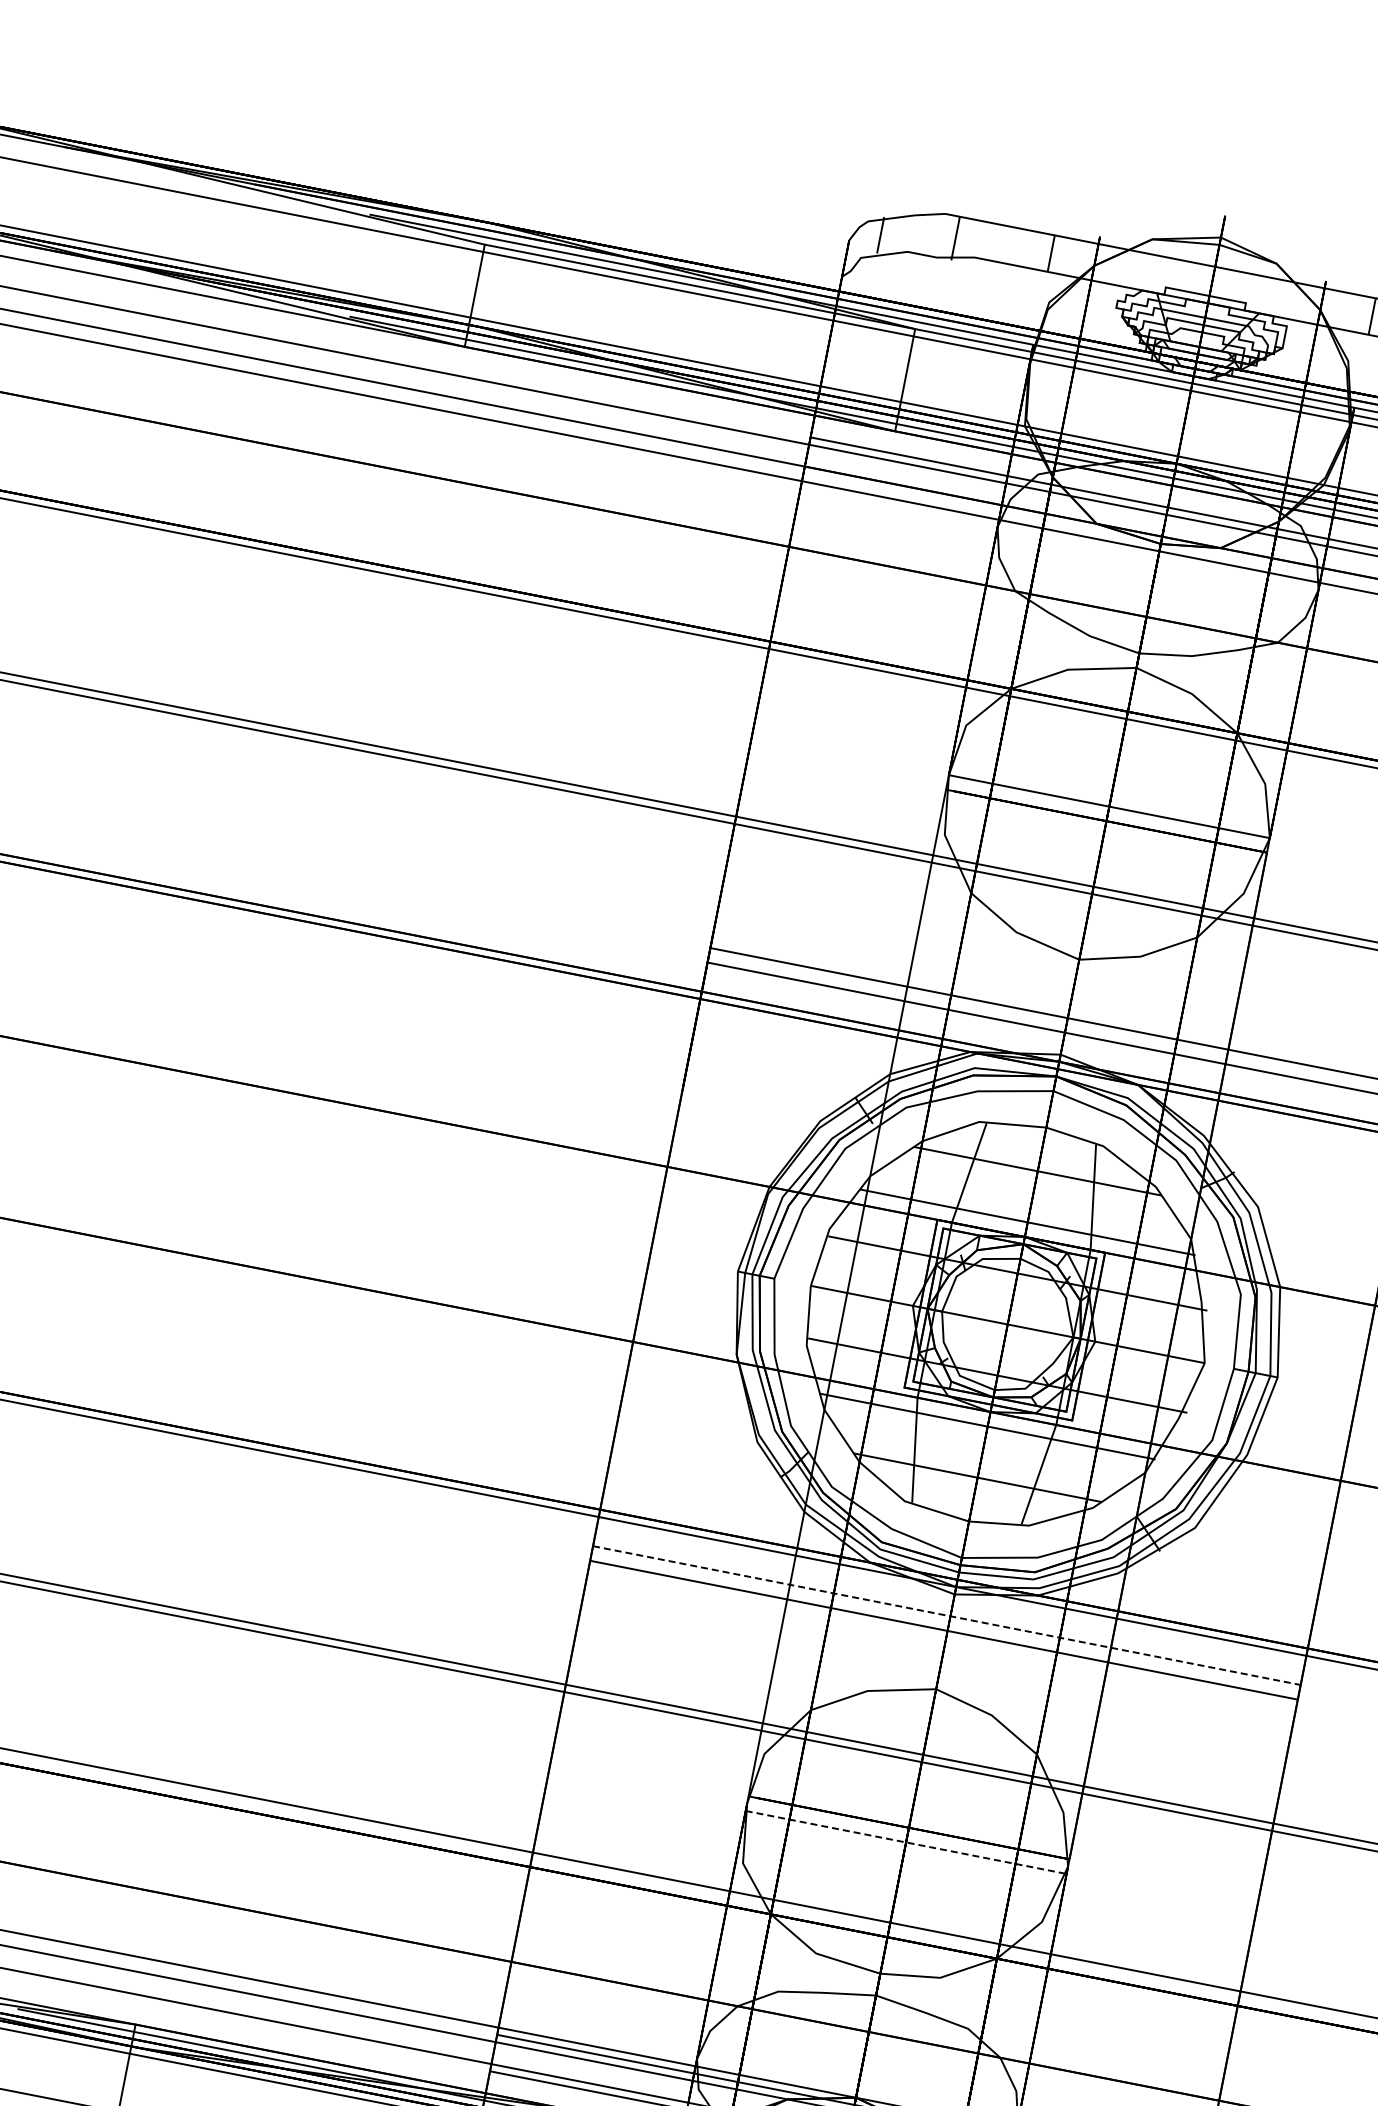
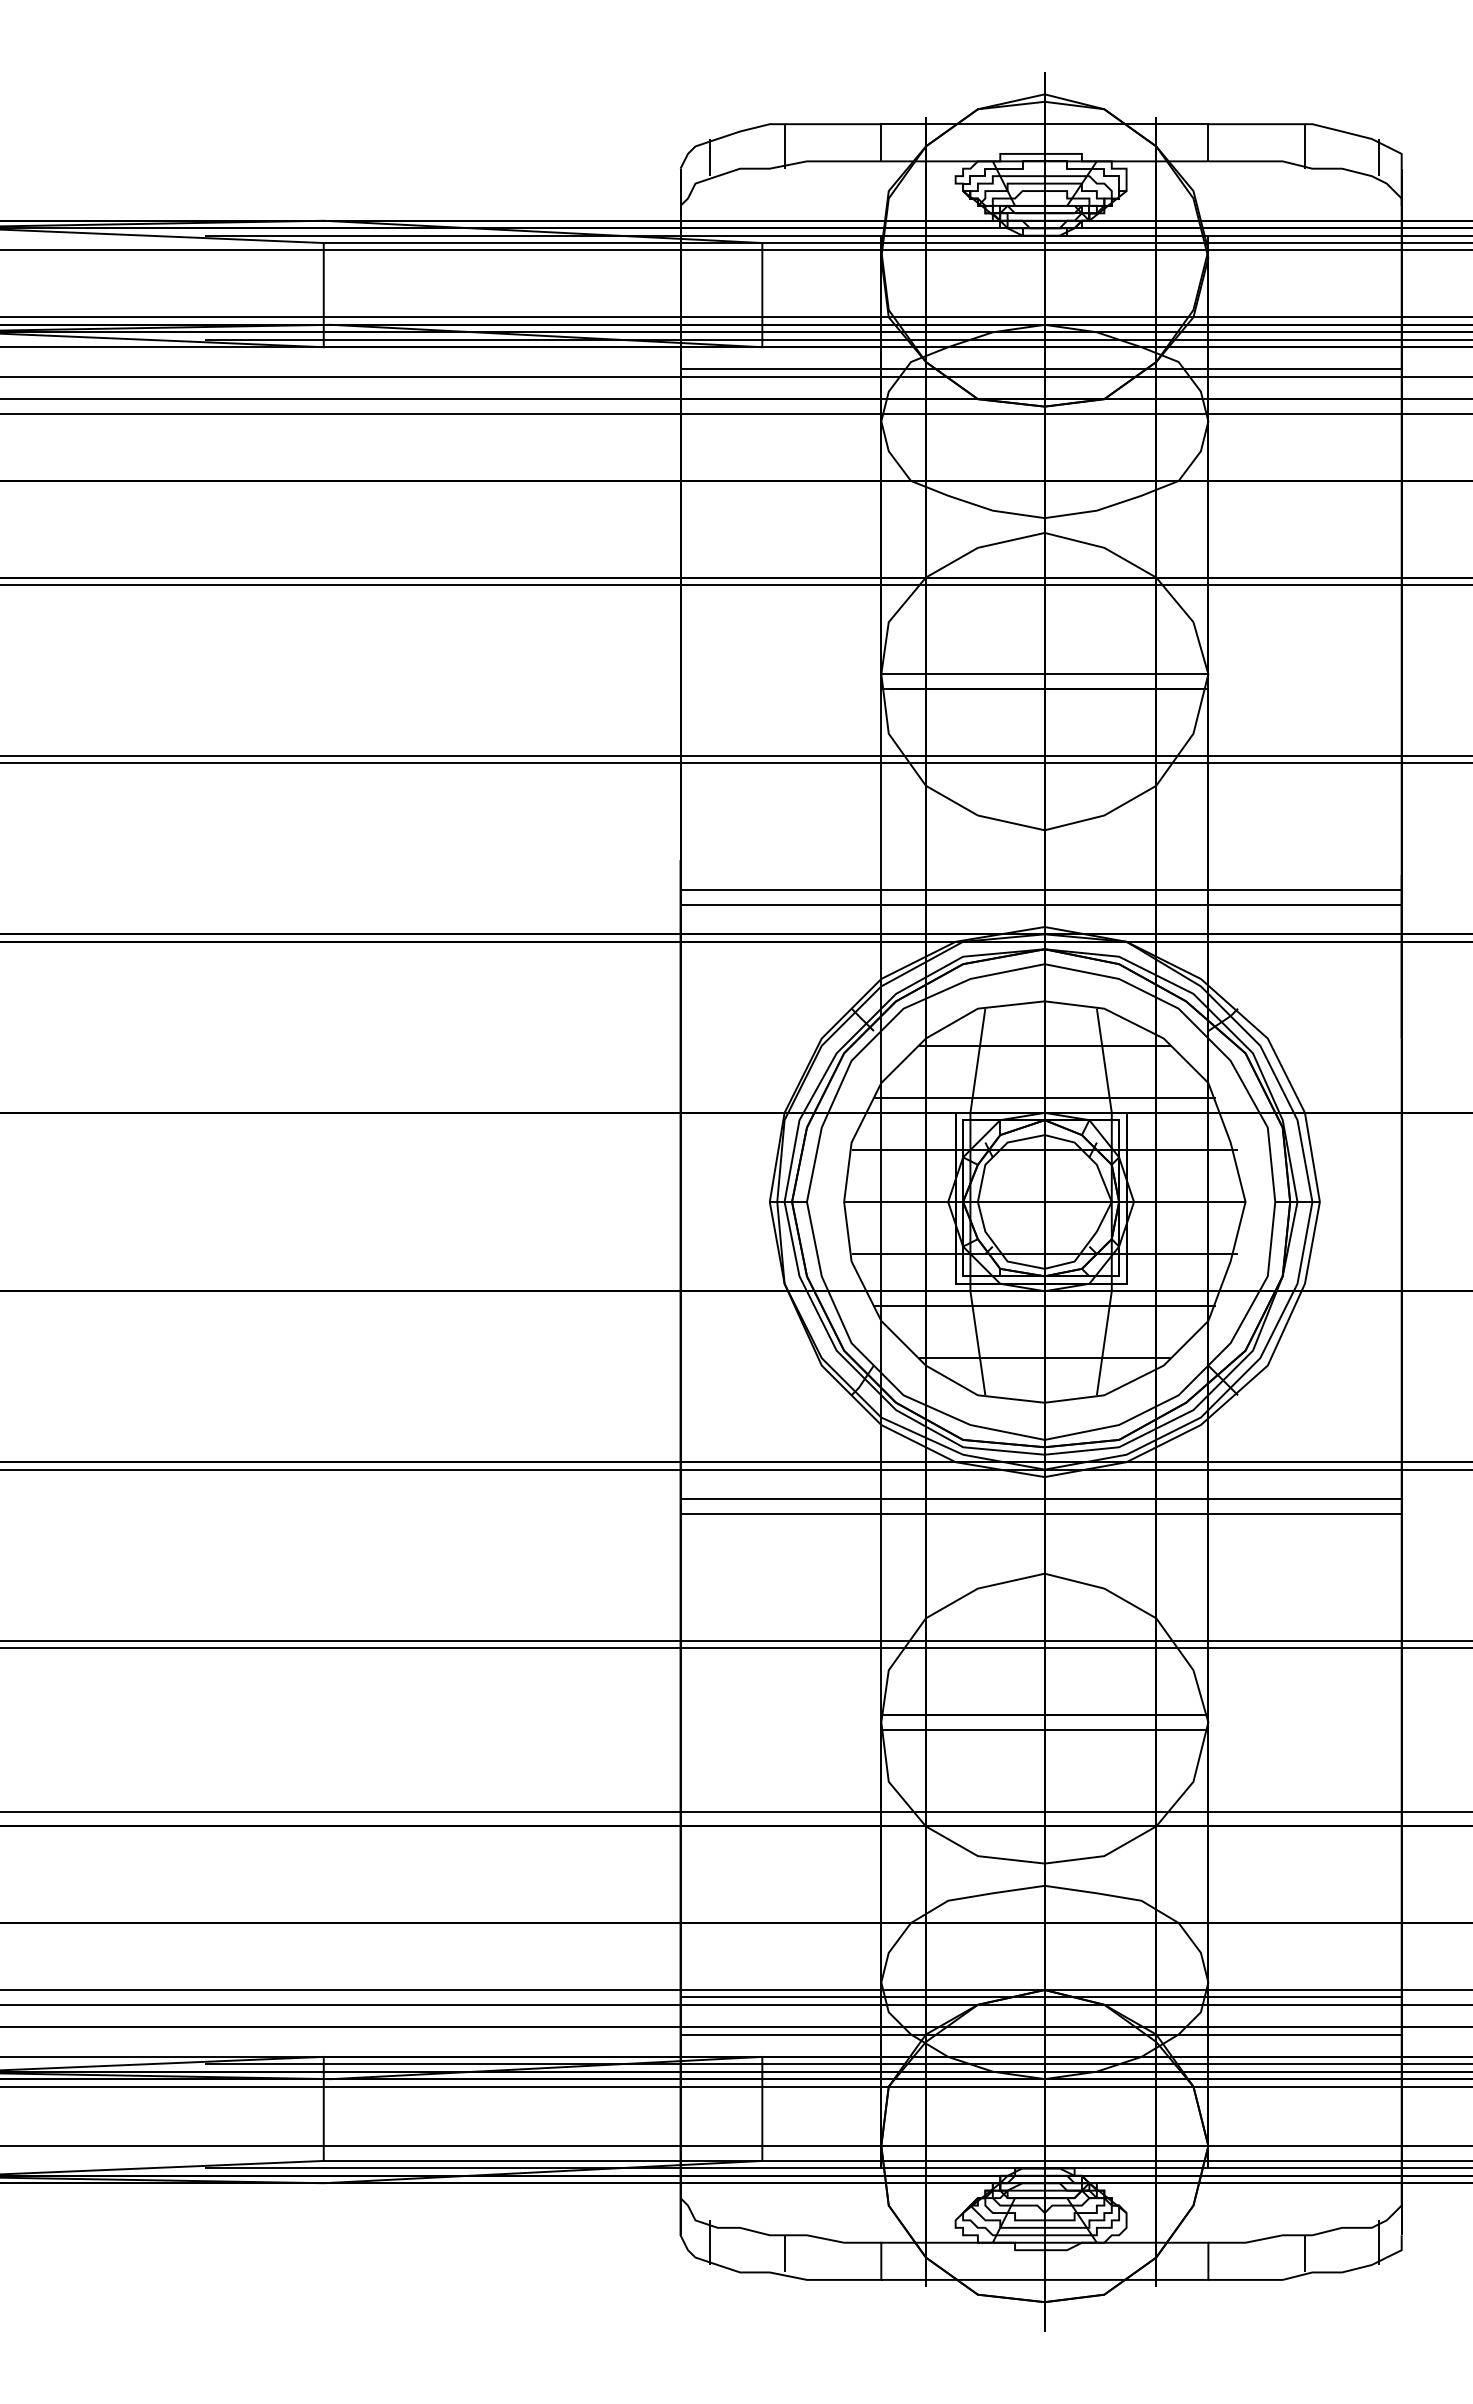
line: (947, 1615) -> (1041, 1499), dashed -> solid
line: (905, 1842) -> (1044, 1729), dashed -> solid

